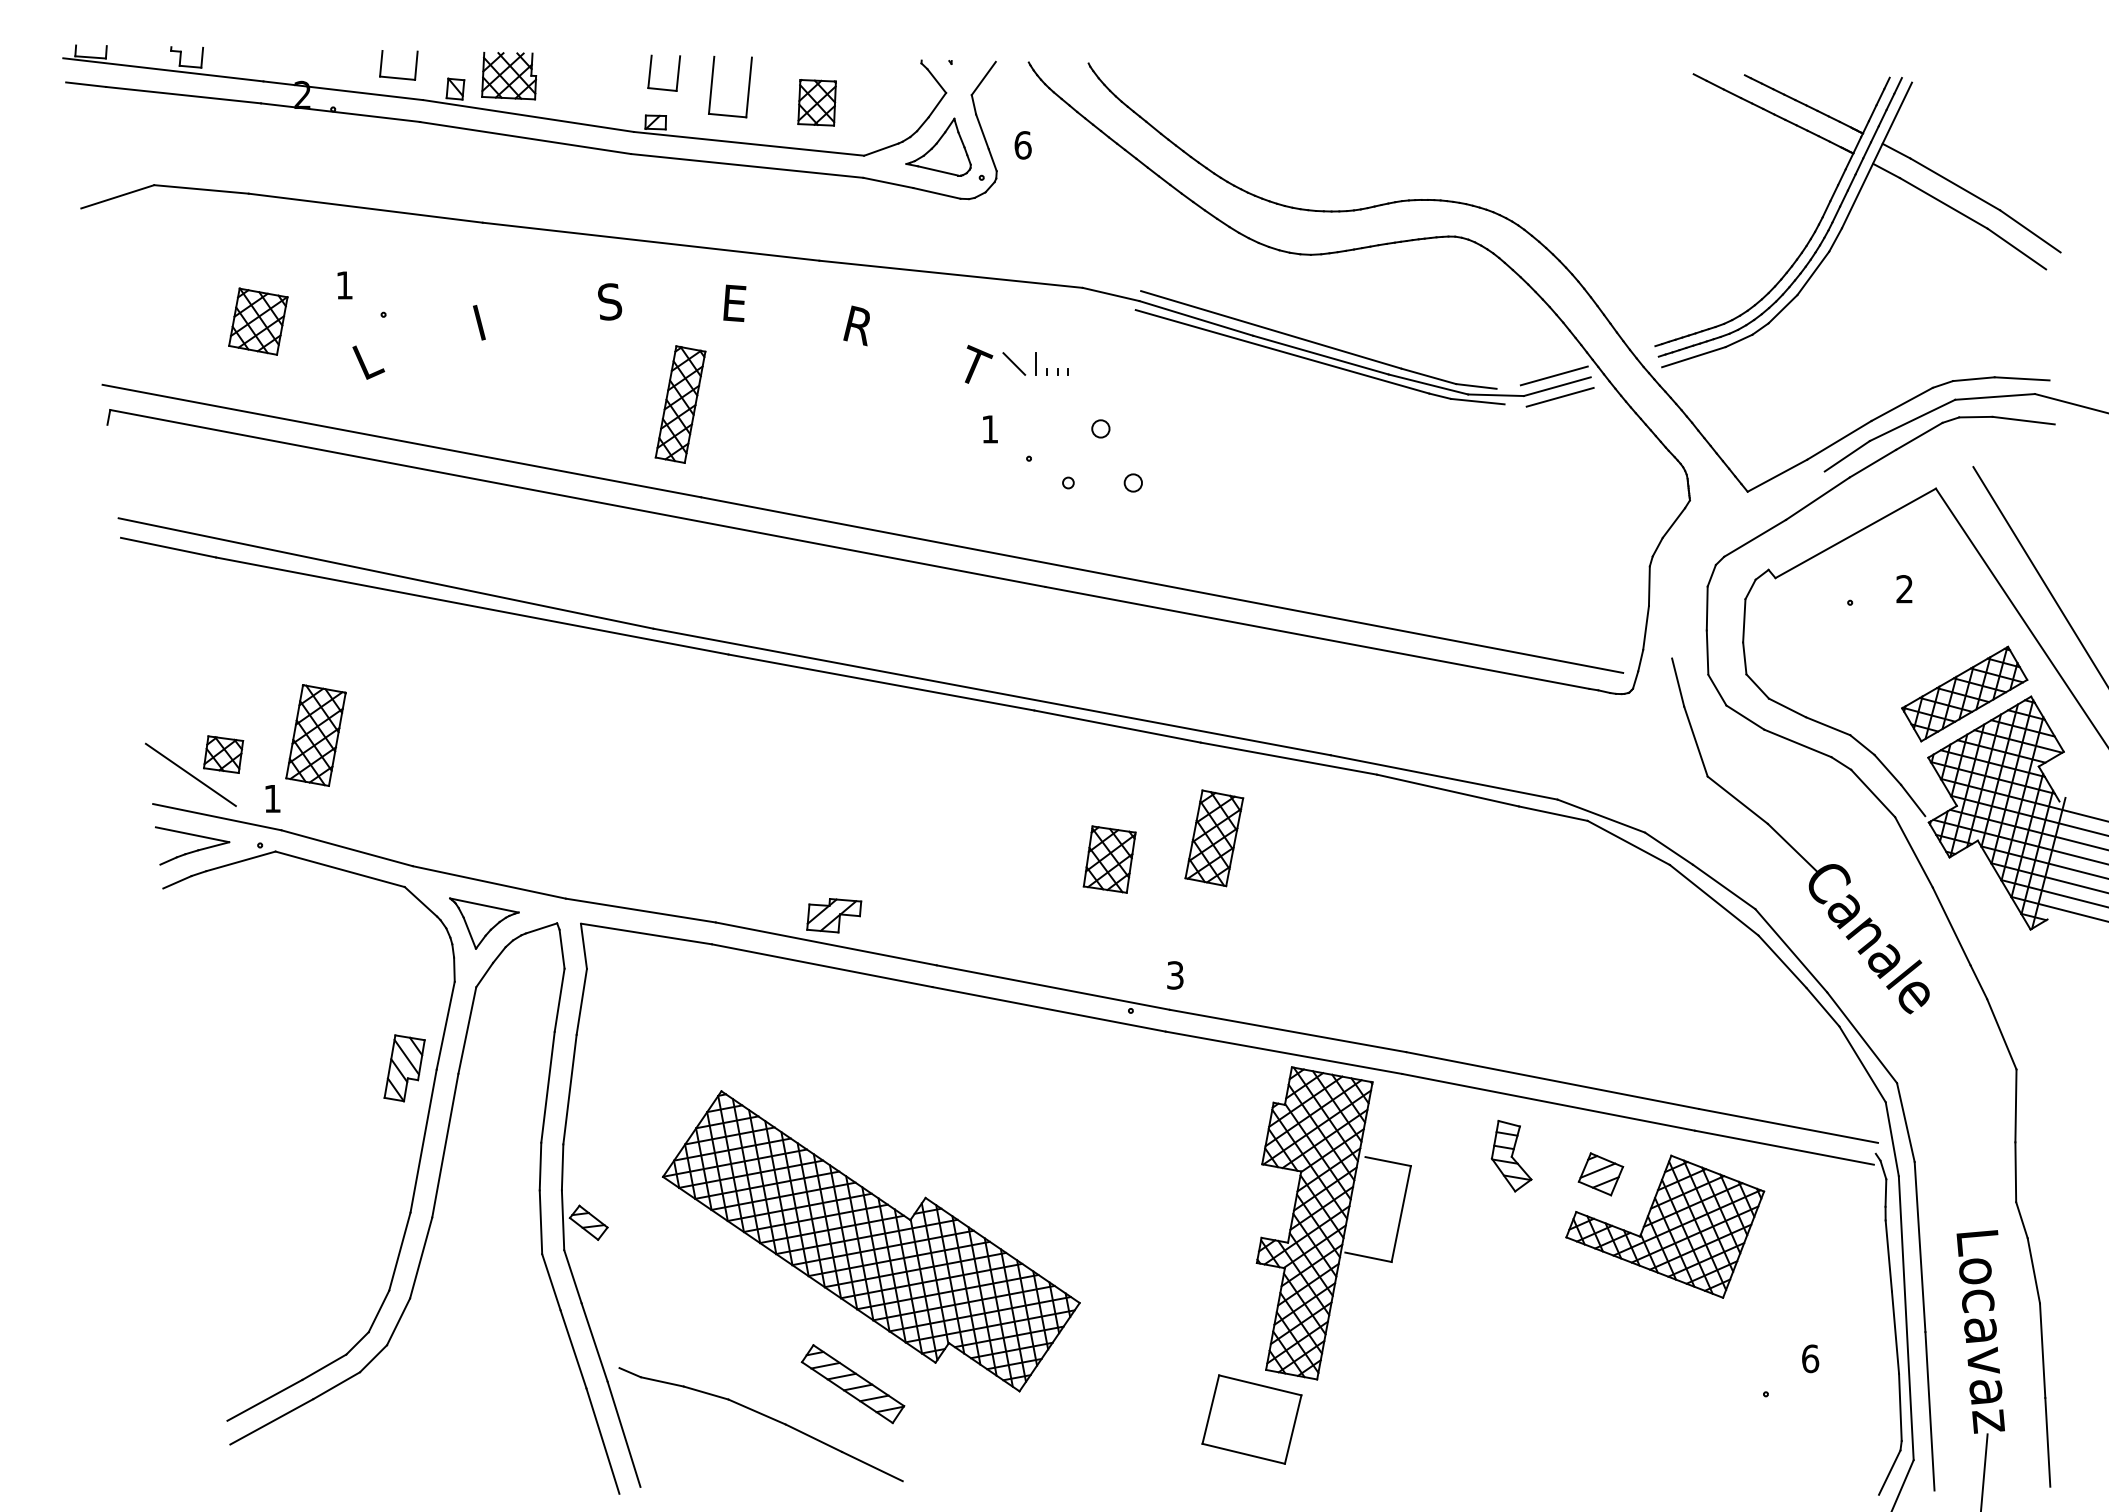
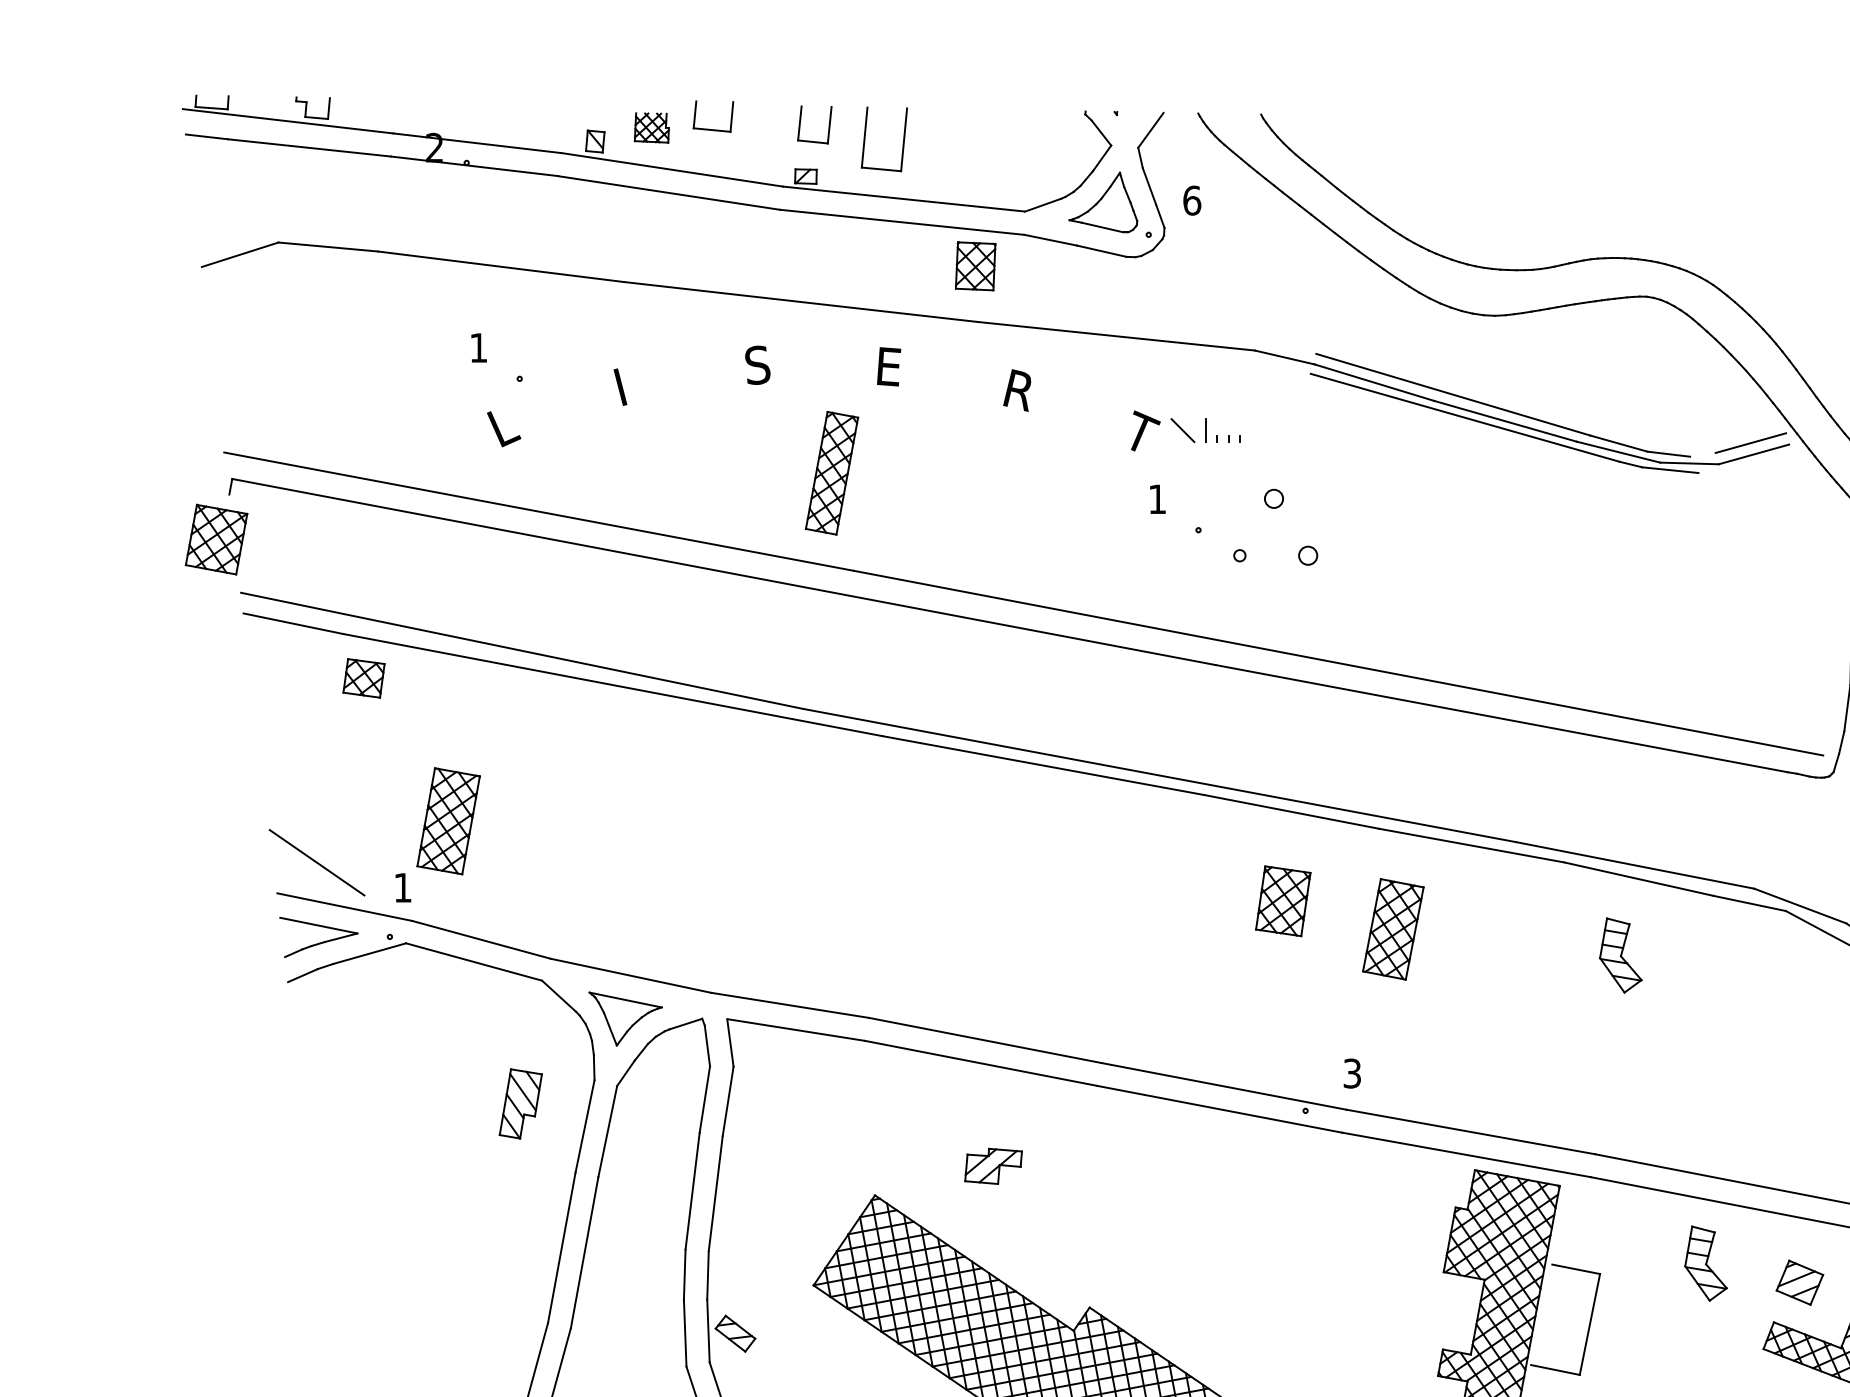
part: (509, 76) -> (652, 128), size x0.6
part: (398, 77) -> (713, 129), moved
part: (816, 102) -> (974, 266), moved
part: (258, 321) -> (216, 539), moved
line: (1559, 396) -> (1756, 464), removed
part: (223, 754) -> (363, 678), moved
part: (1109, 859) -> (1283, 901), moved
part: (1430, 862) -> (1620, 954), added
part: (834, 915) -> (993, 1166), moved
part: (404, 1068) -> (520, 1104), moved

